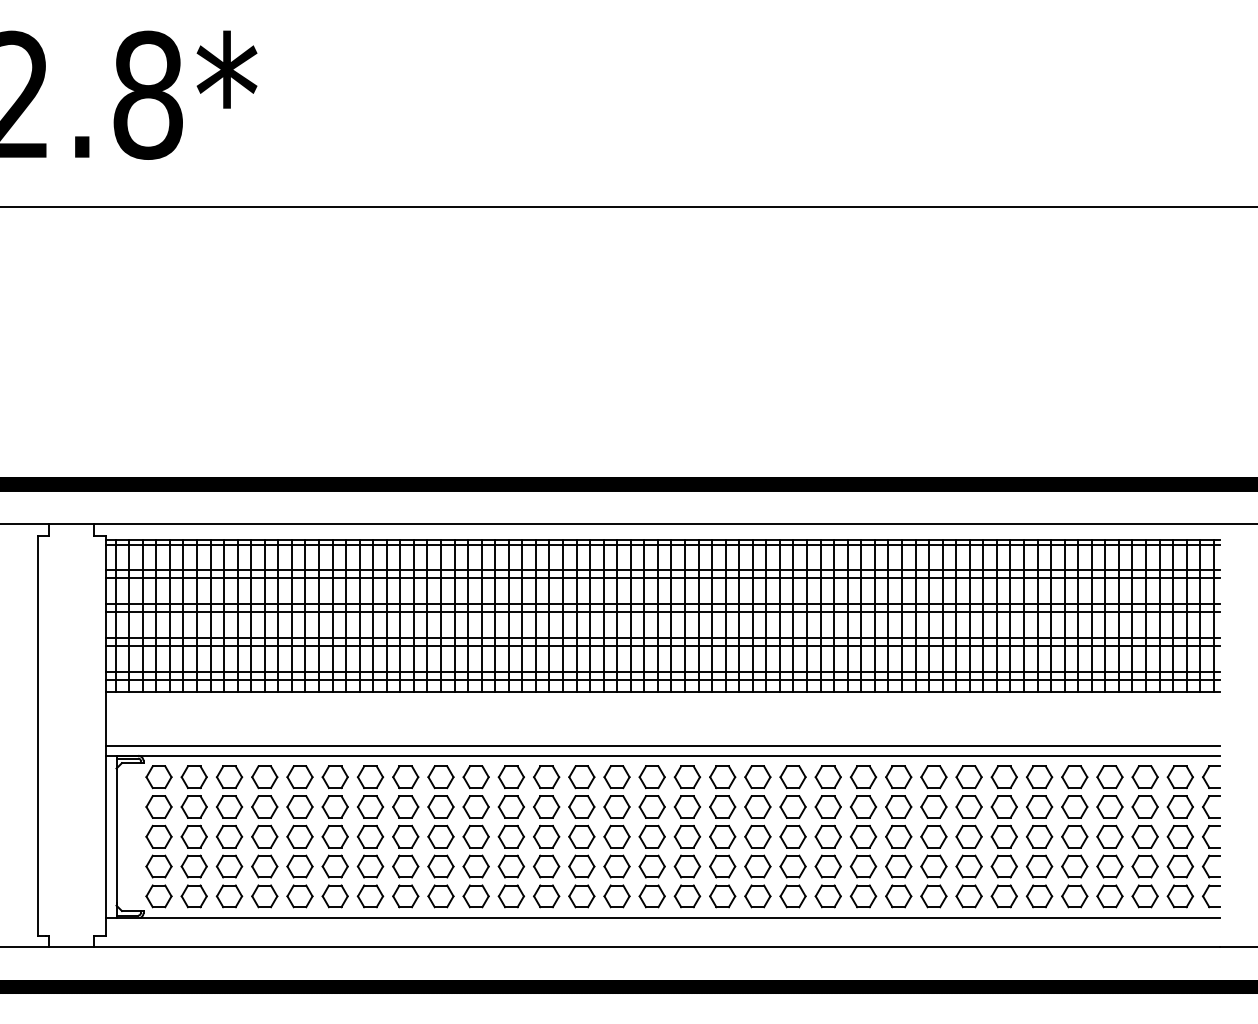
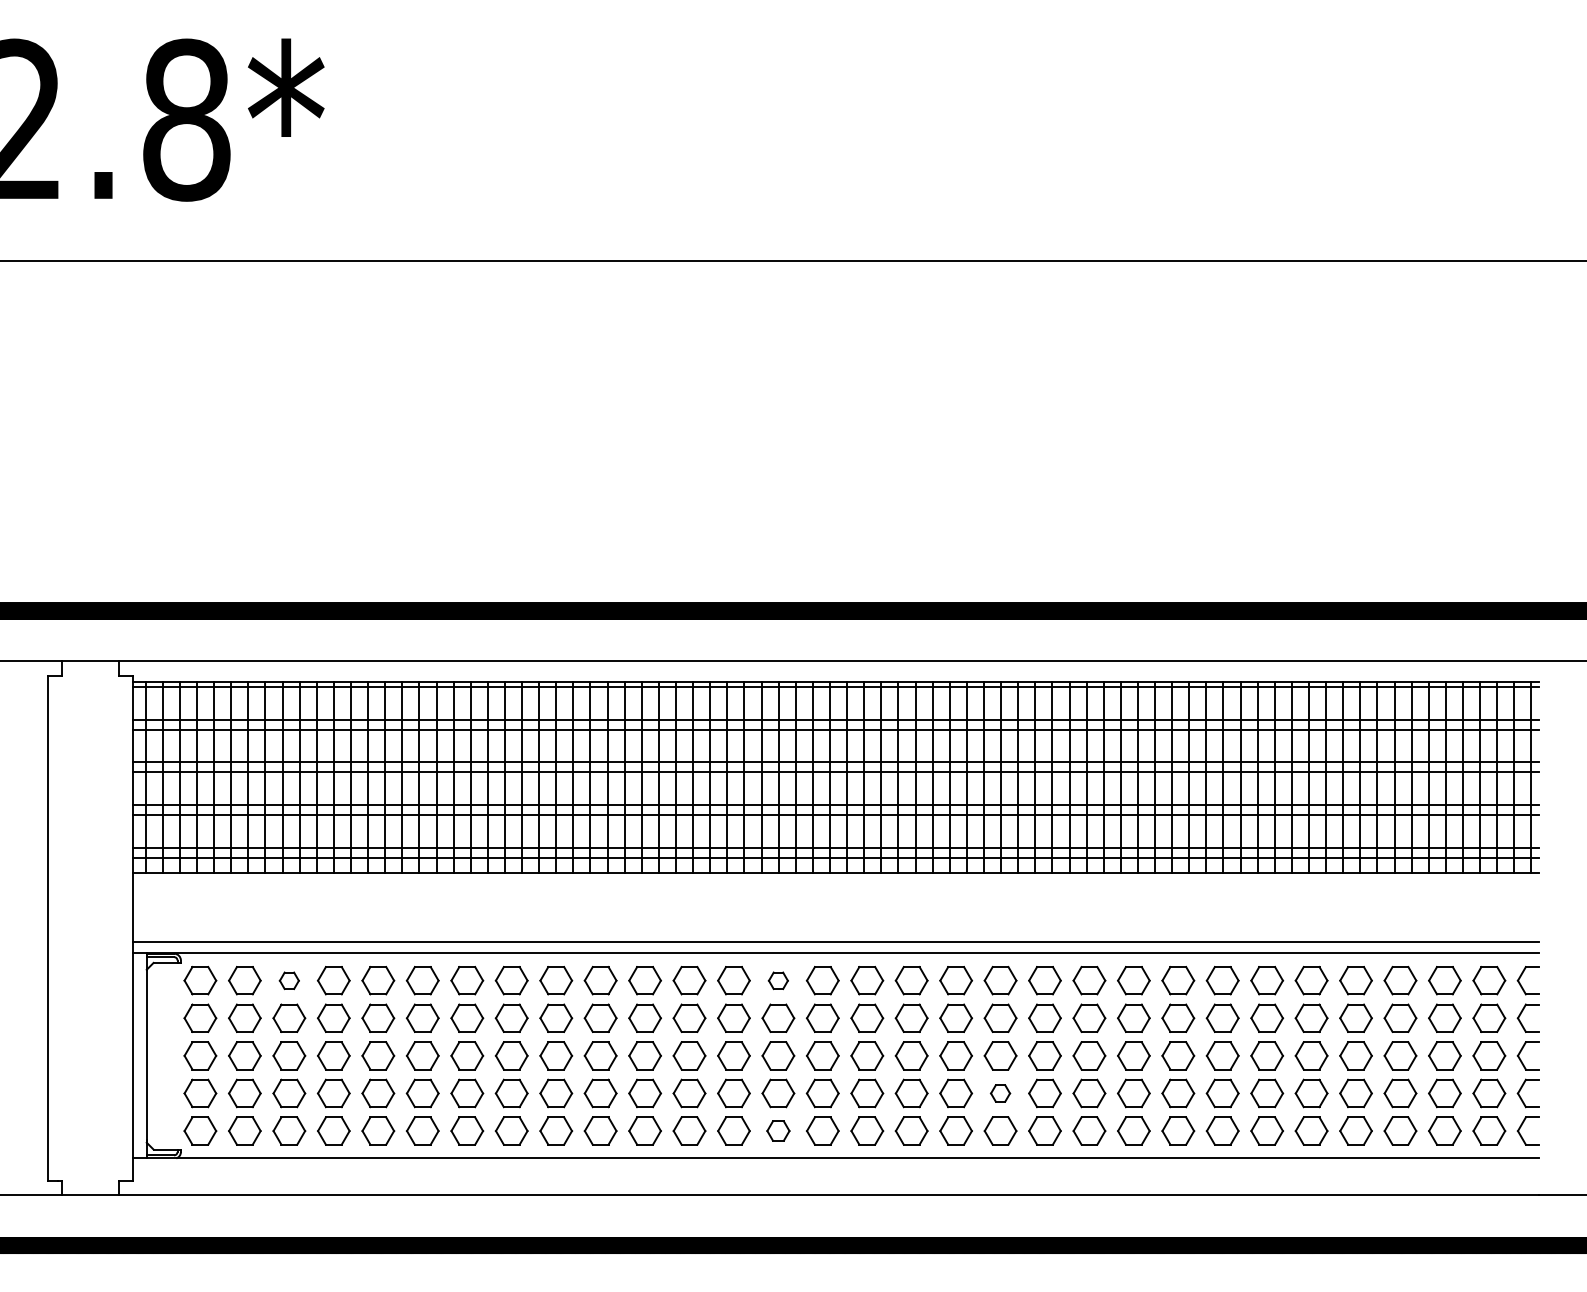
part: (229, 777) -> (289, 980), size x0.6
part: (617, 777) -> (778, 980), size x0.6
part: (793, 866) -> (1000, 1093), size x0.6
part: (617, 895) -> (778, 1130), size x0.7

